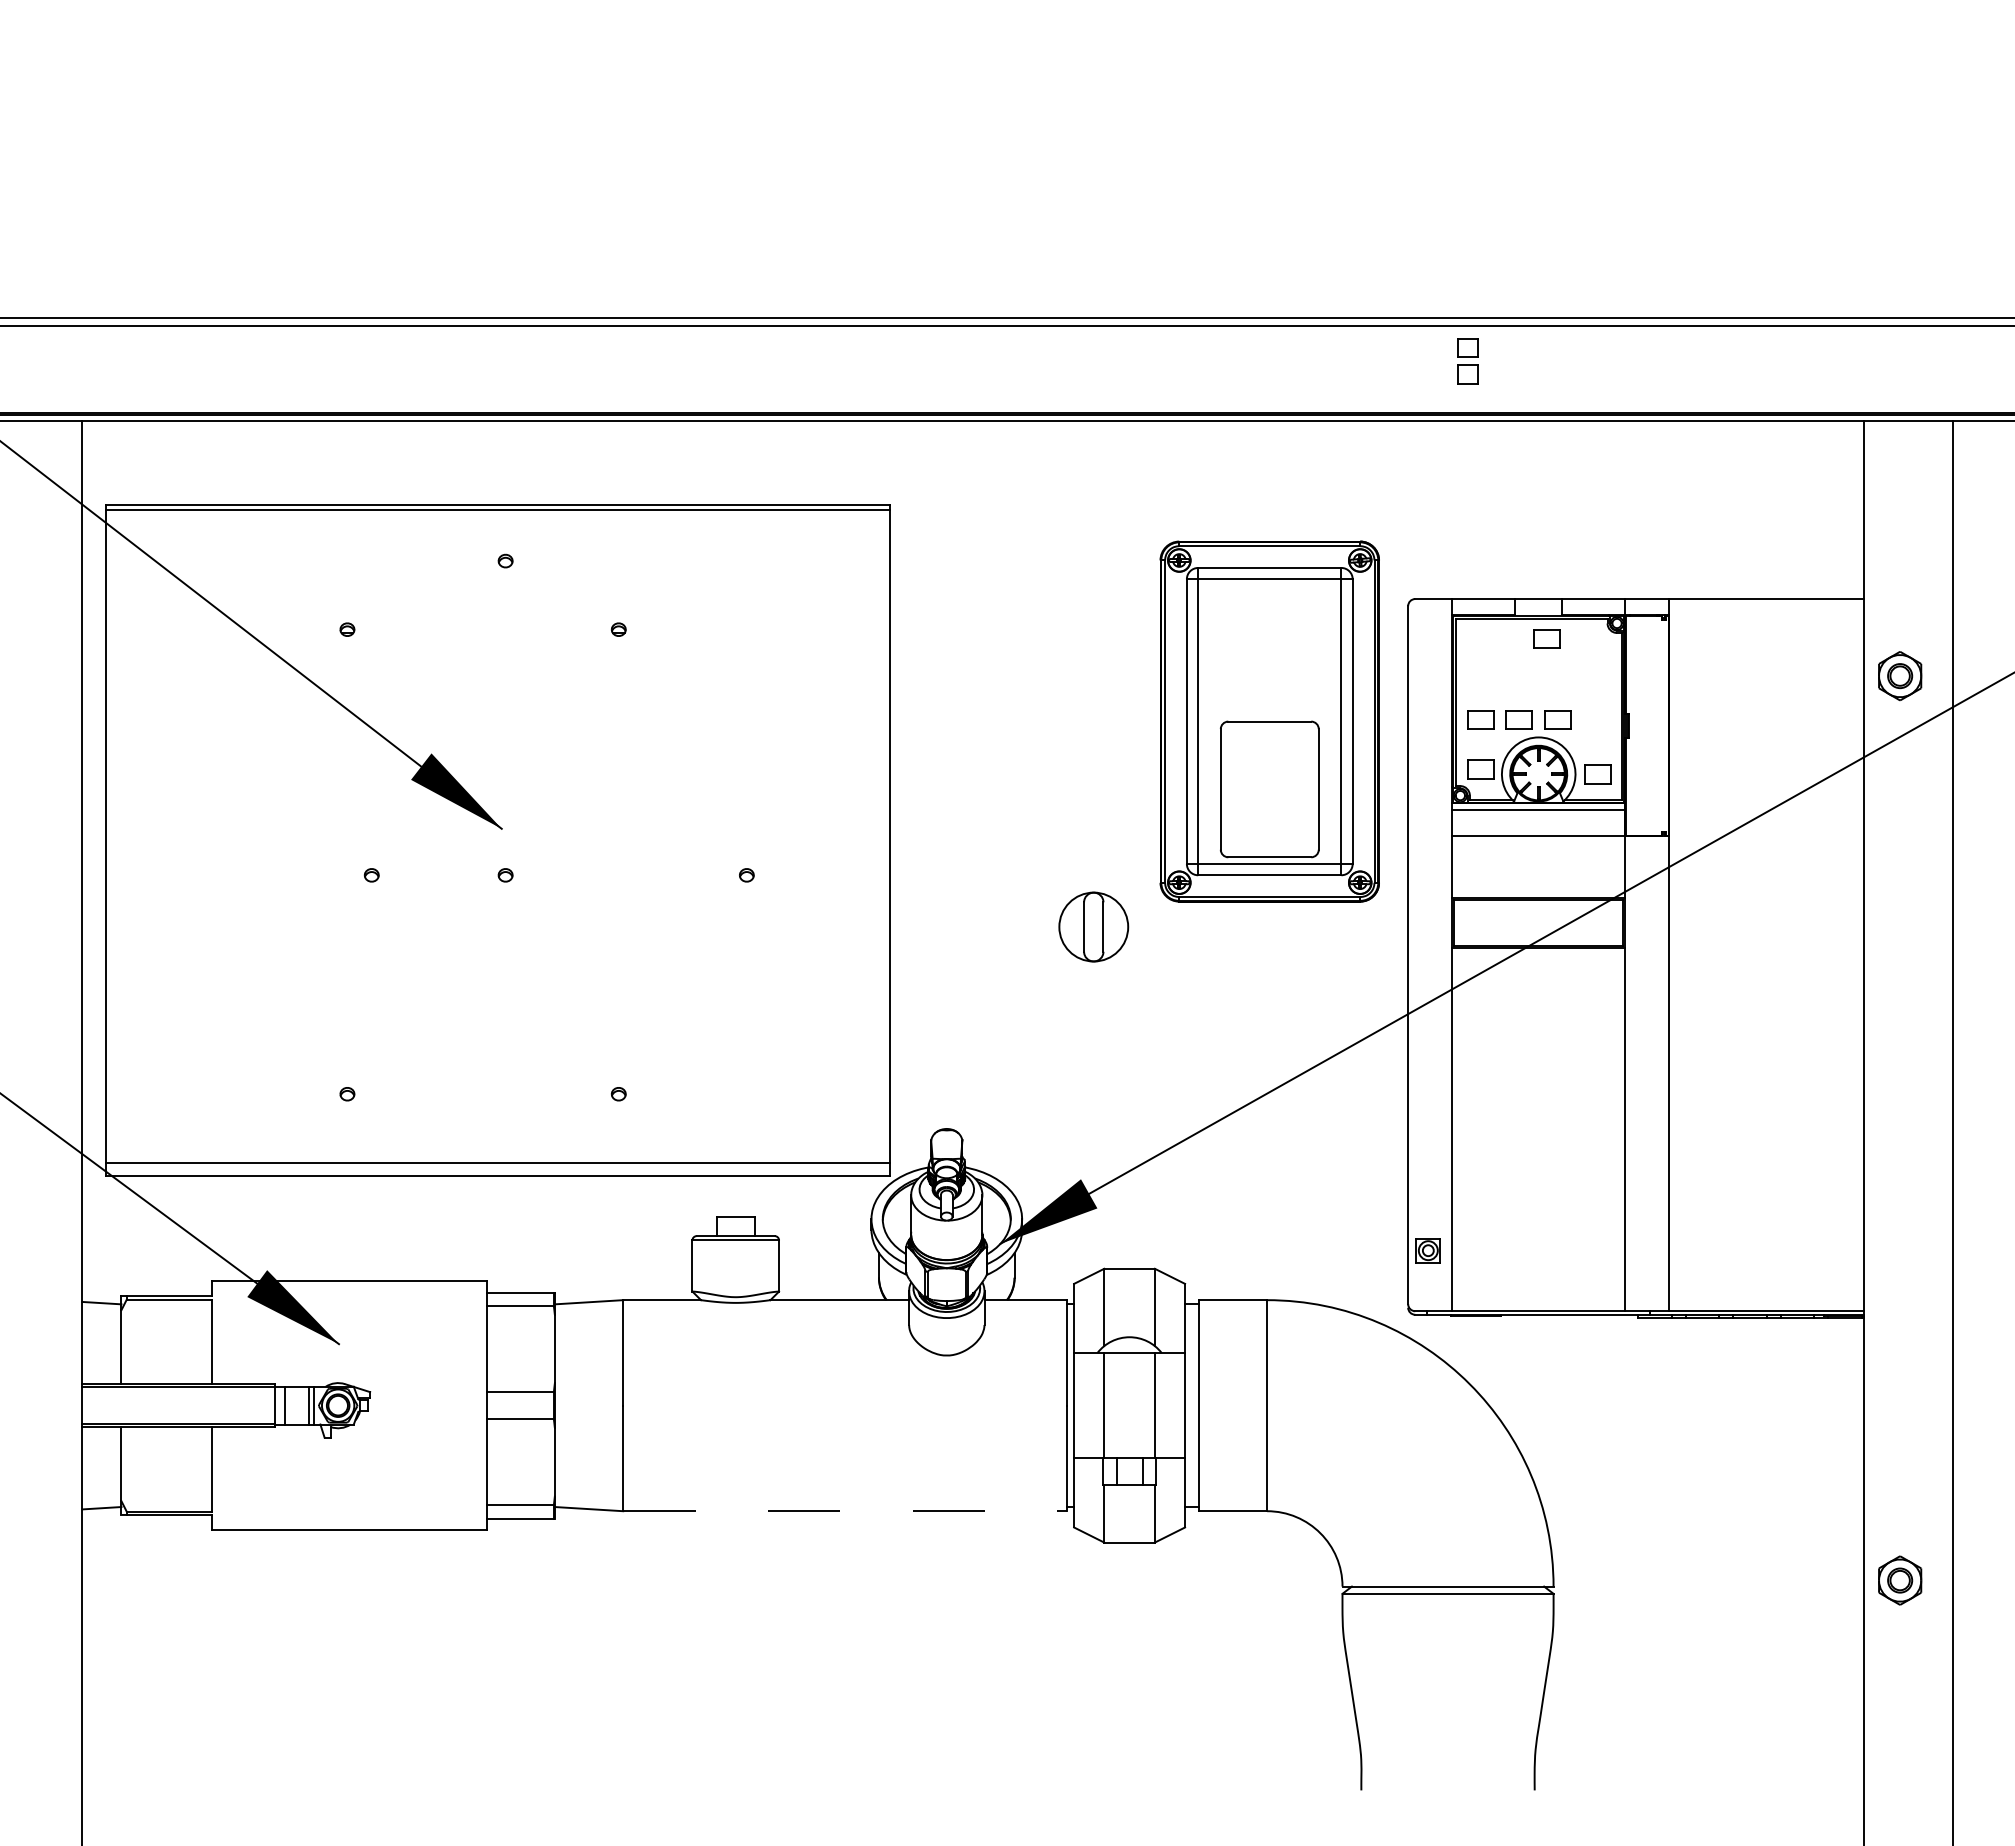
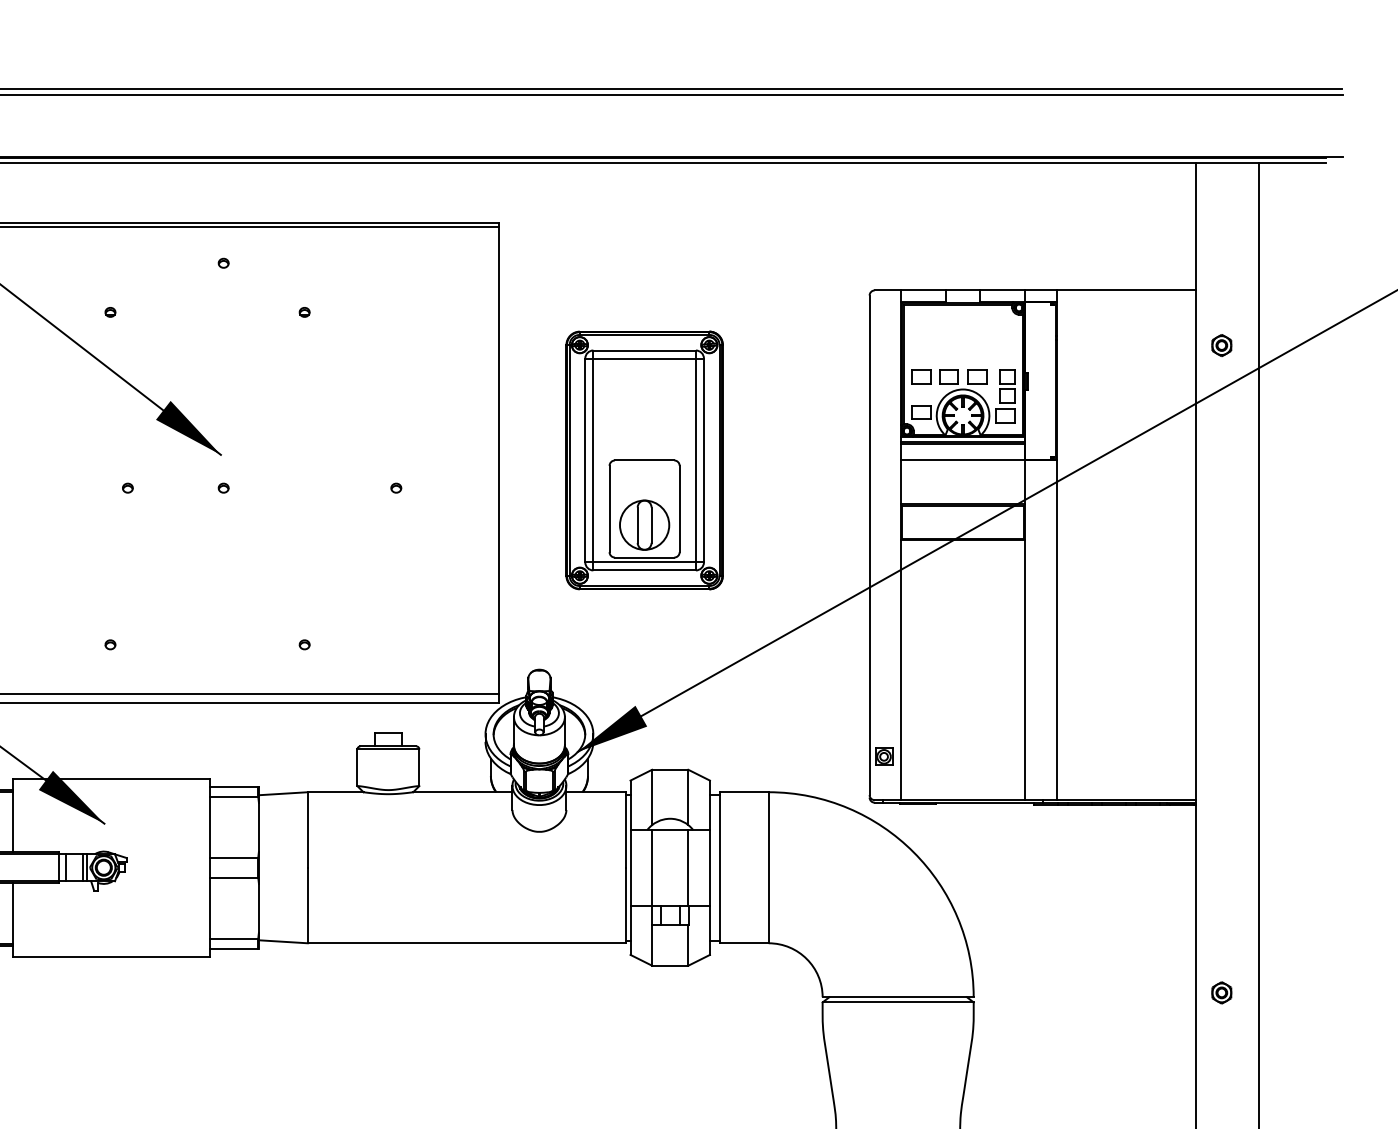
part: (1467, 361) -> (1007, 386), moved
part: (1546, 638) -> (968, 318), removed
part: (1900, 675) -> (1221, 345), size x0.62
part: (1269, 721) -> (644, 460), moved
line: (1538, 813) -> (962, 443), added
line: (845, 1511) -> (466, 943), dashed -> solid
part: (1900, 1580) -> (1221, 992), size x0.62

